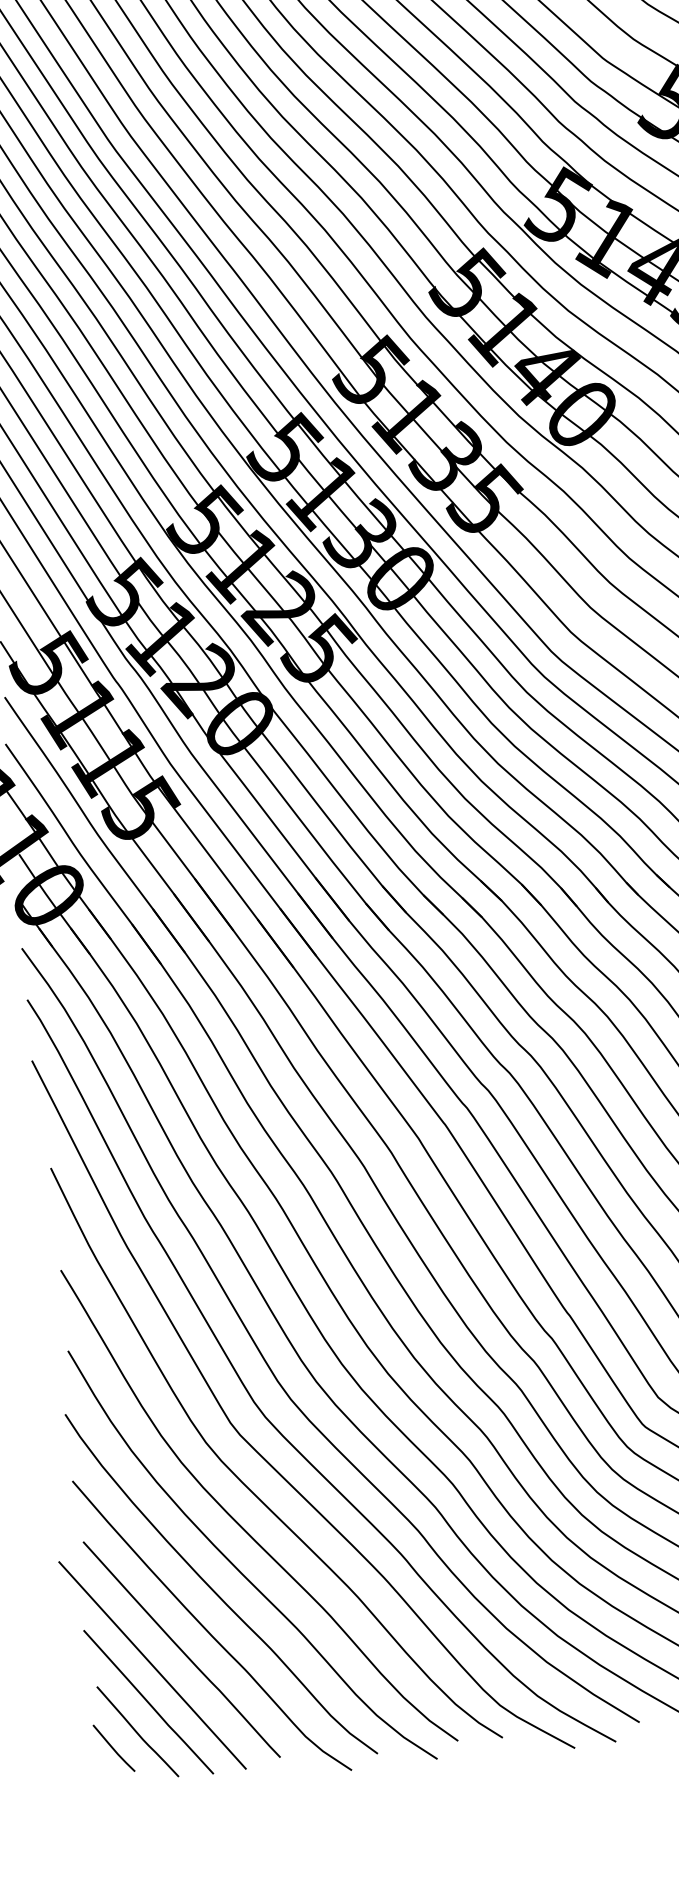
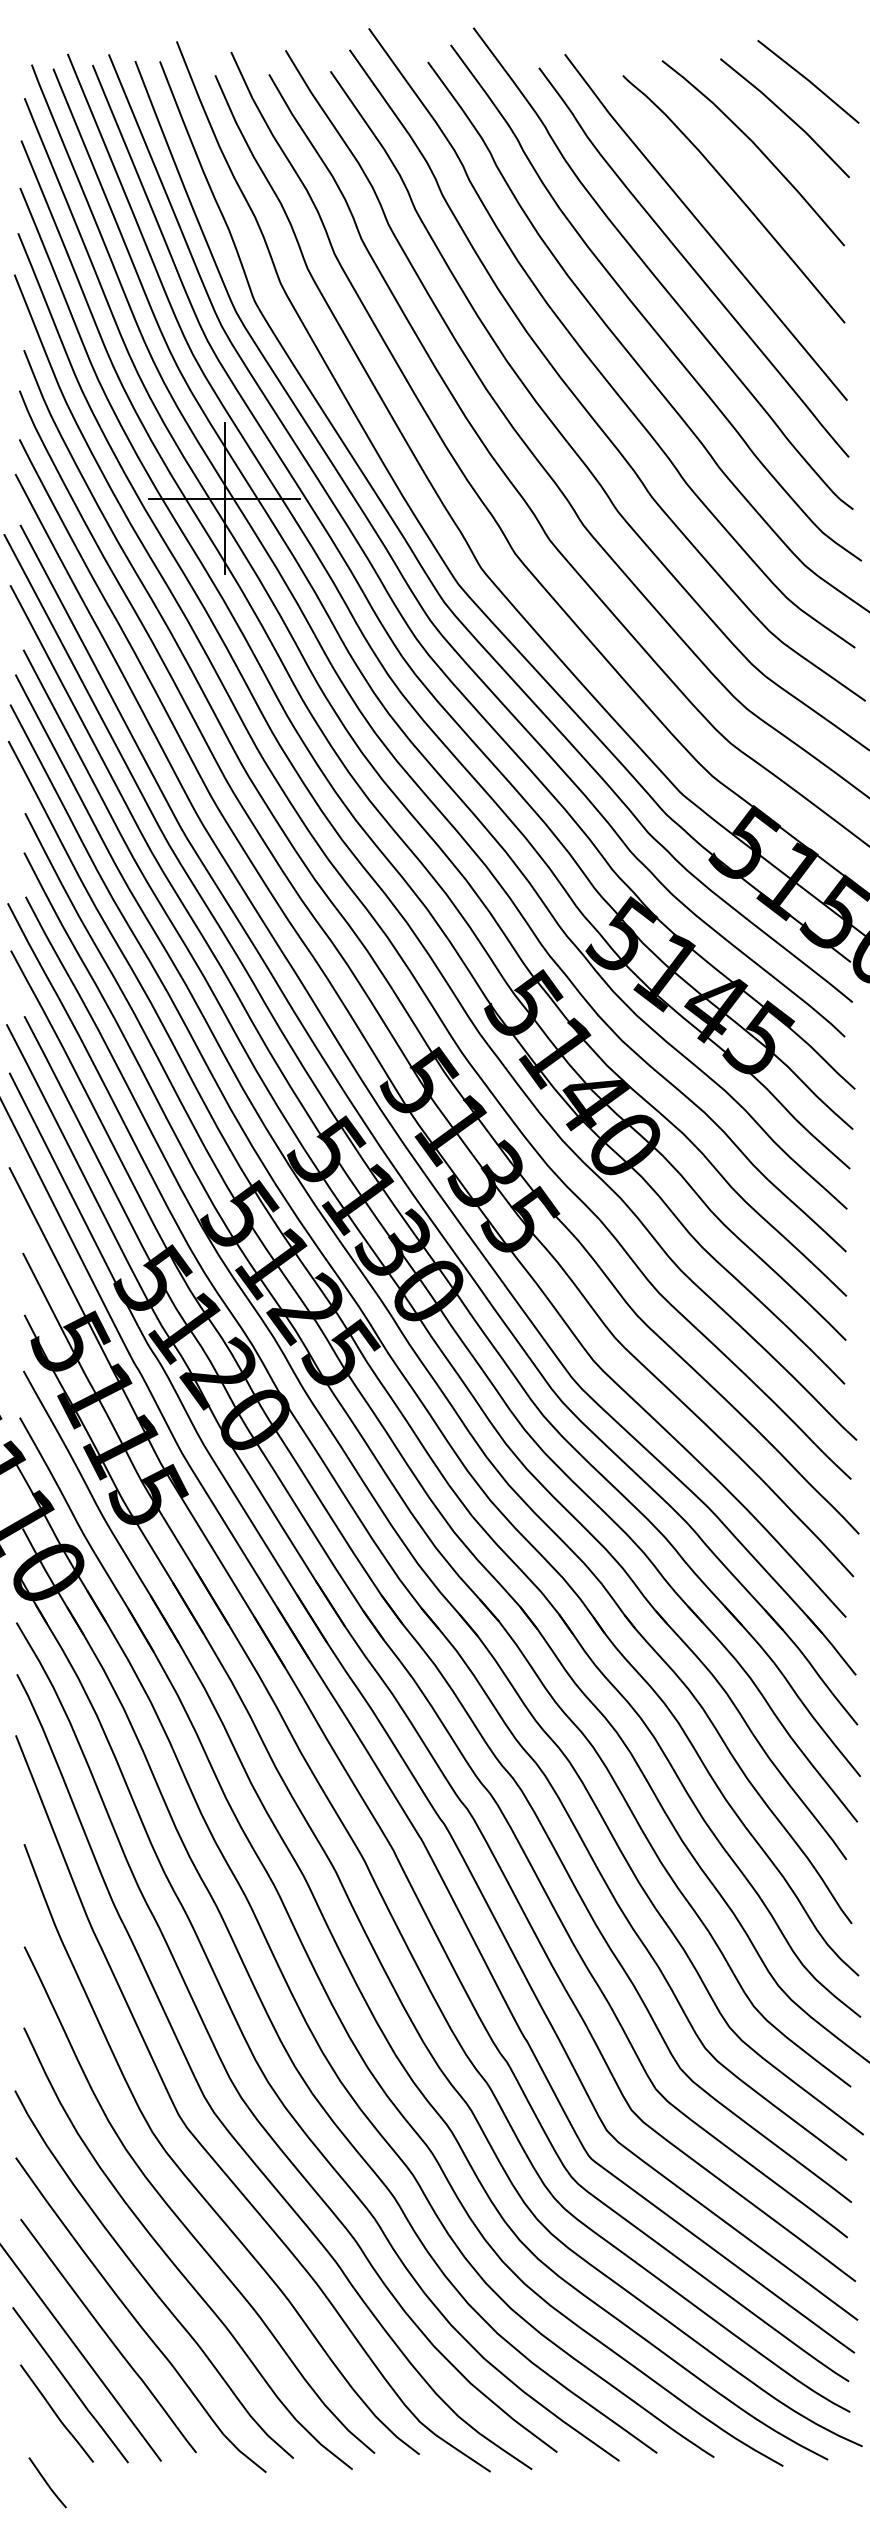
line: (113, 1748) -> (47, 2482), moved

